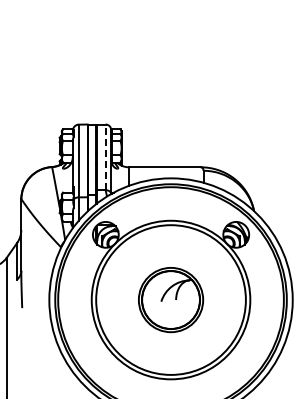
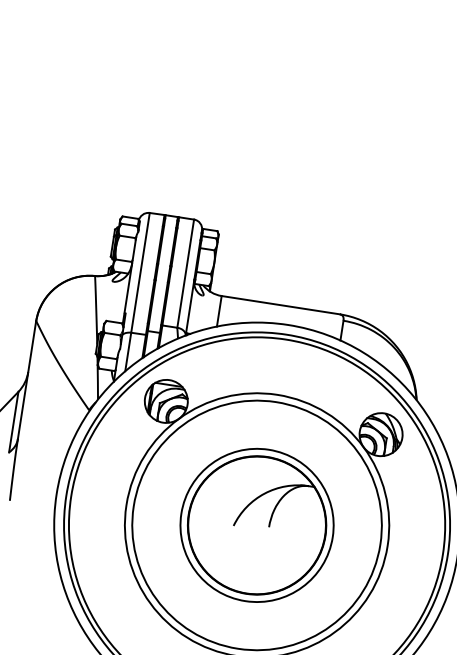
line: (105, 157) -> (185, 273), dashed -> solid
part: (170, 299) -> (256, 524), size x1.43

